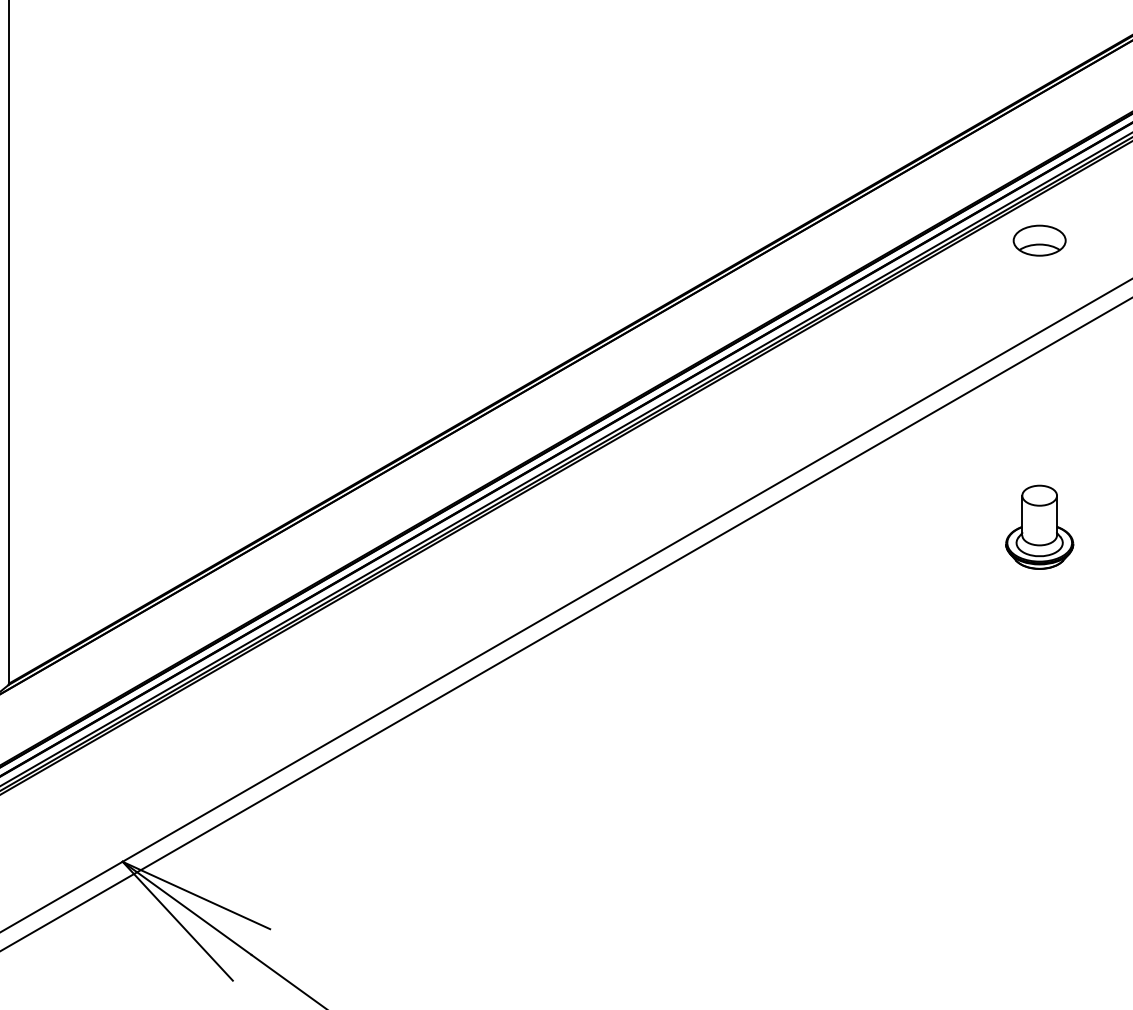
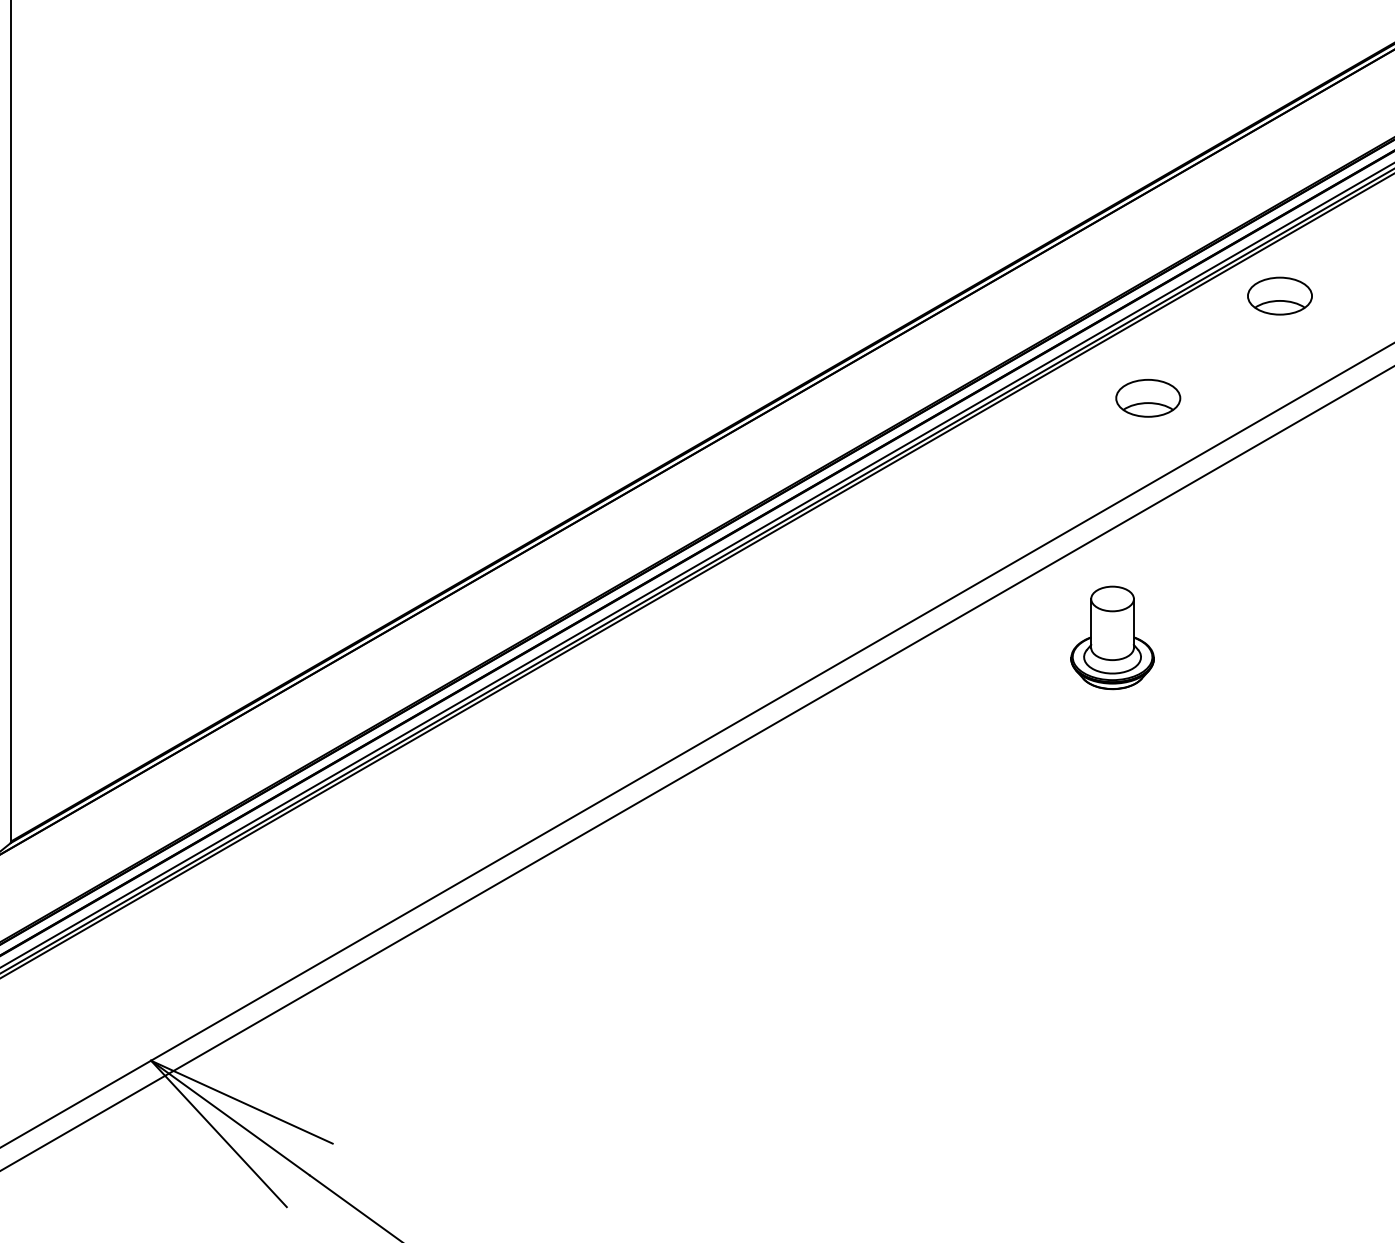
part: (932, 323) -> (1148, 398), added
part: (1039, 526) -> (1112, 636), moved

